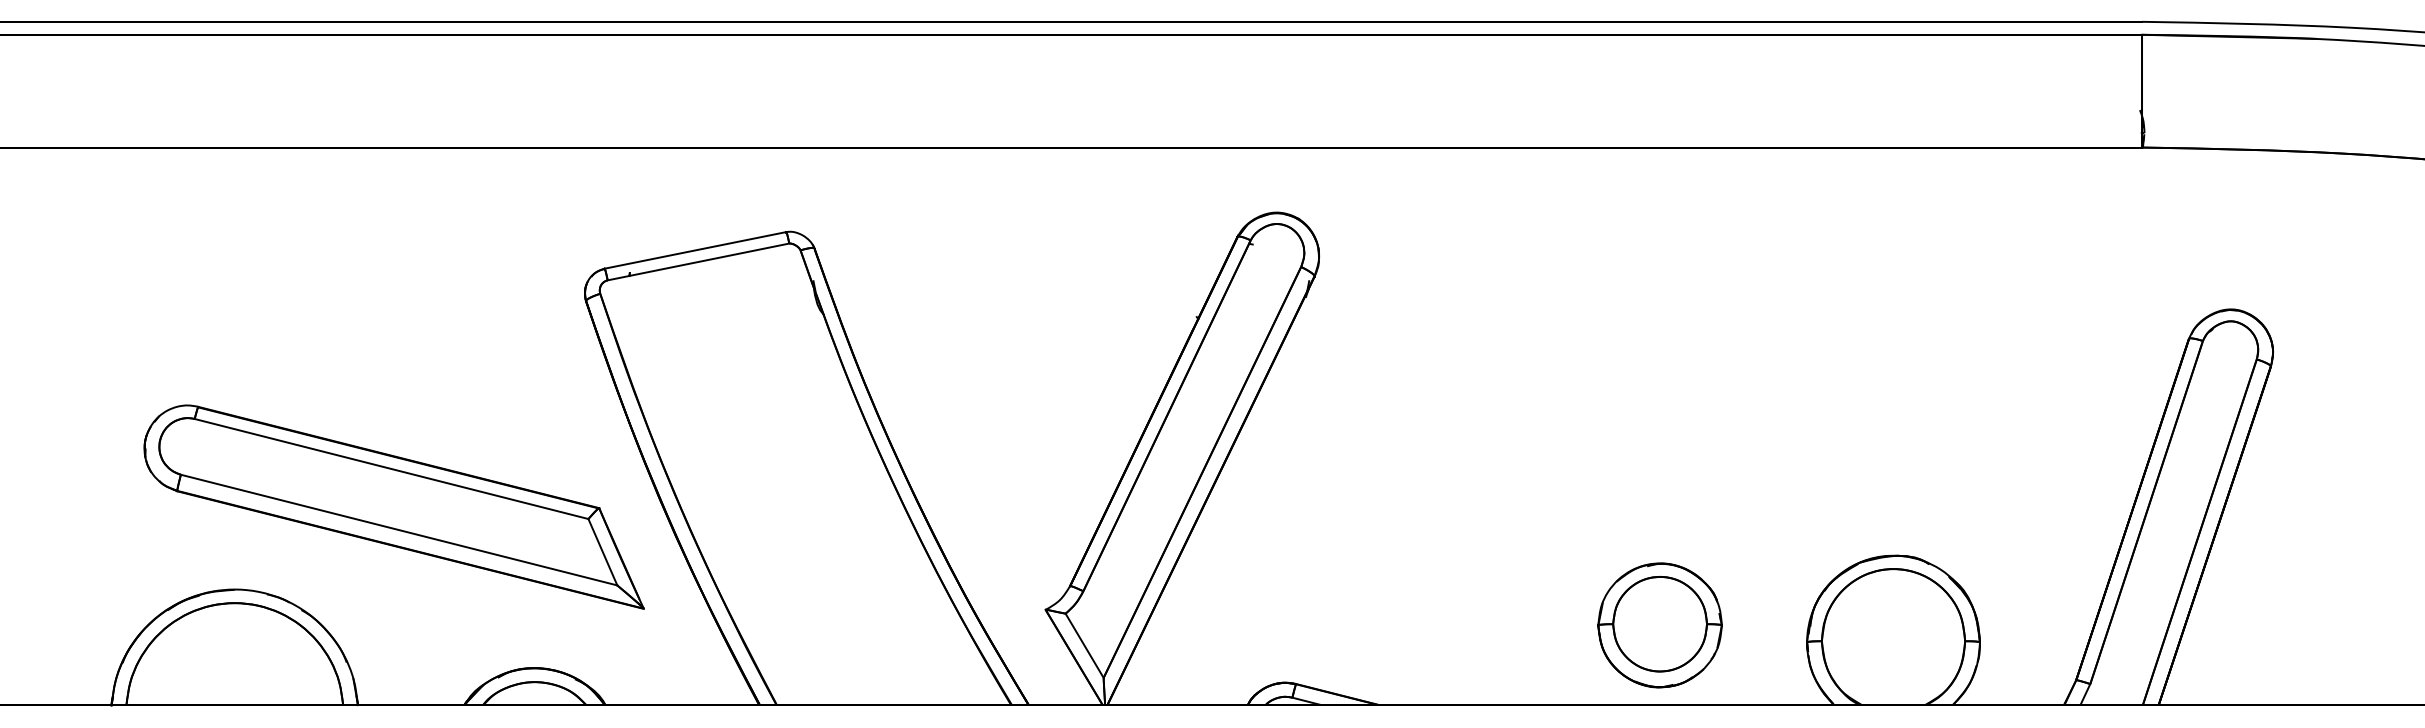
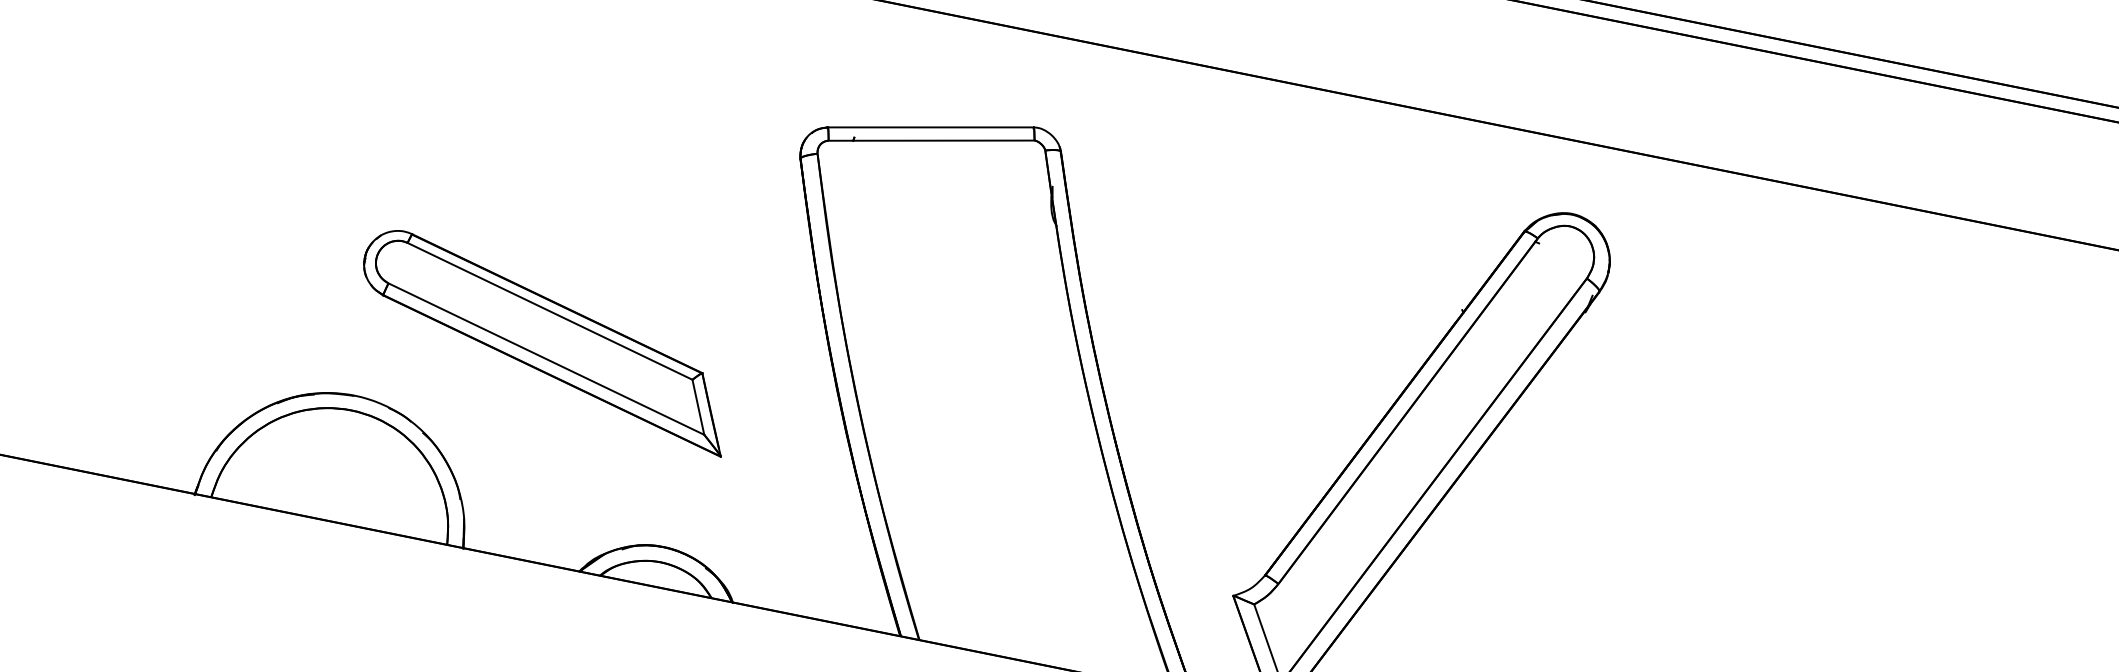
part: (393, 506) -> (545, 340), size x0.7

